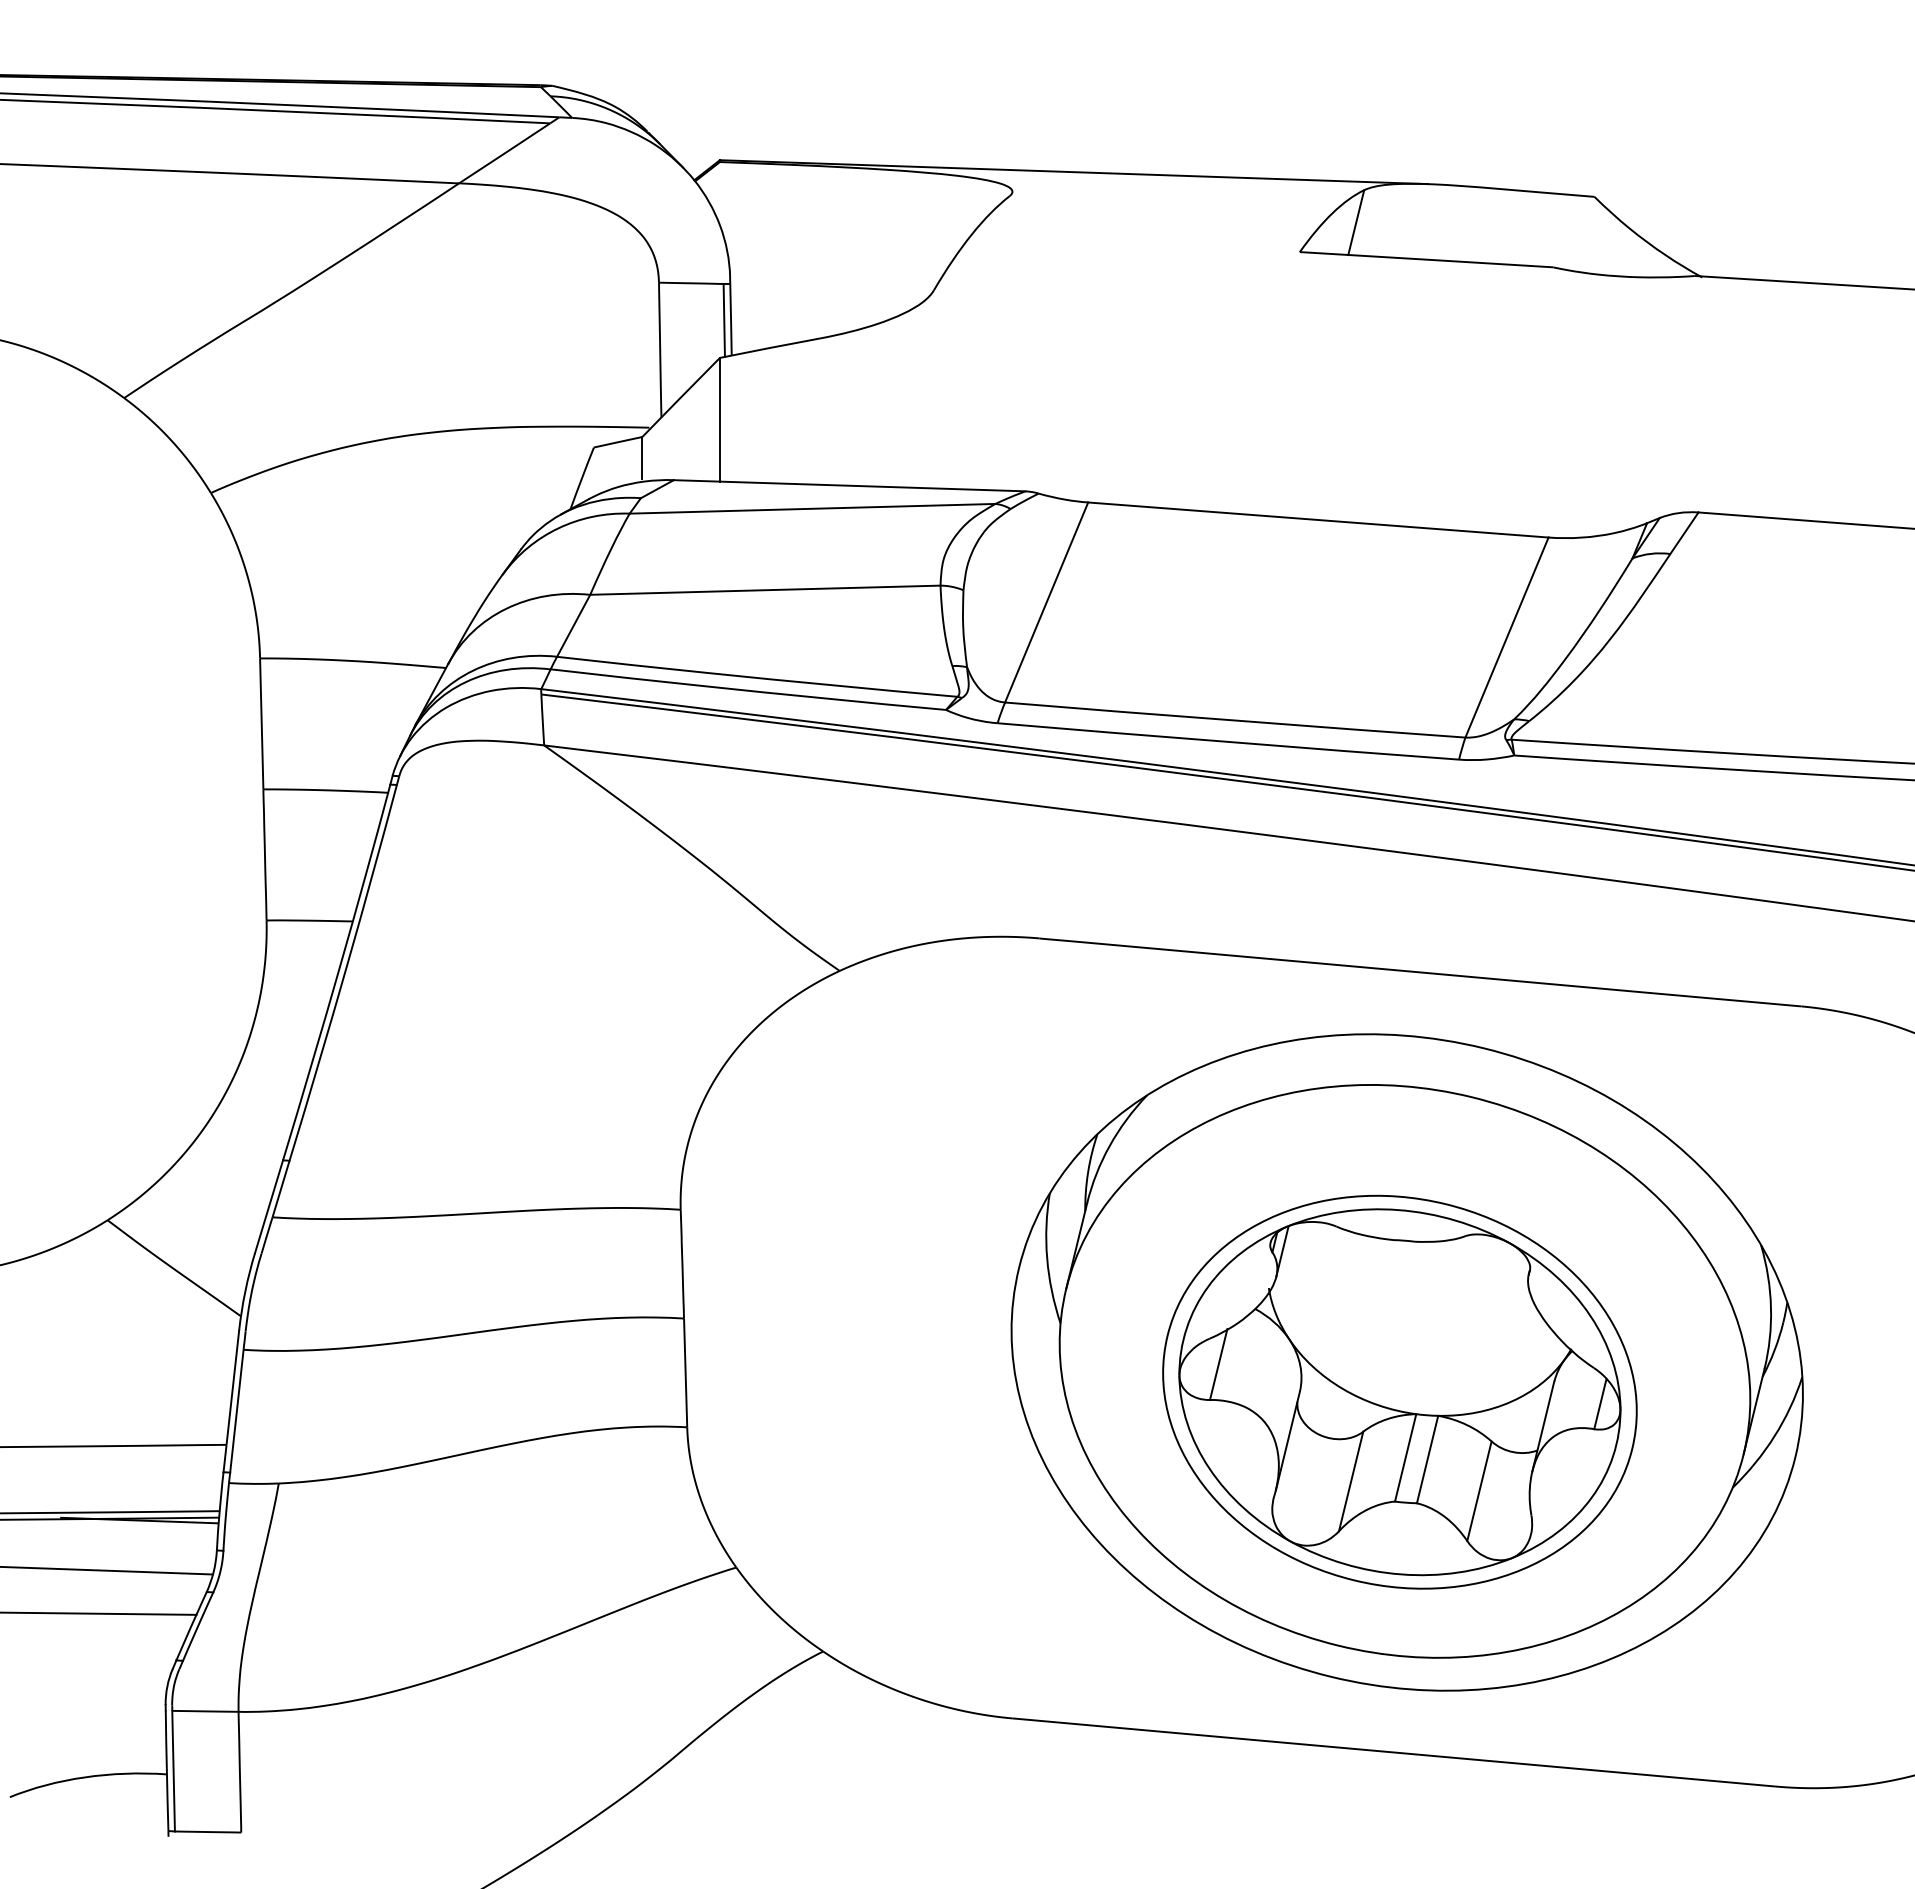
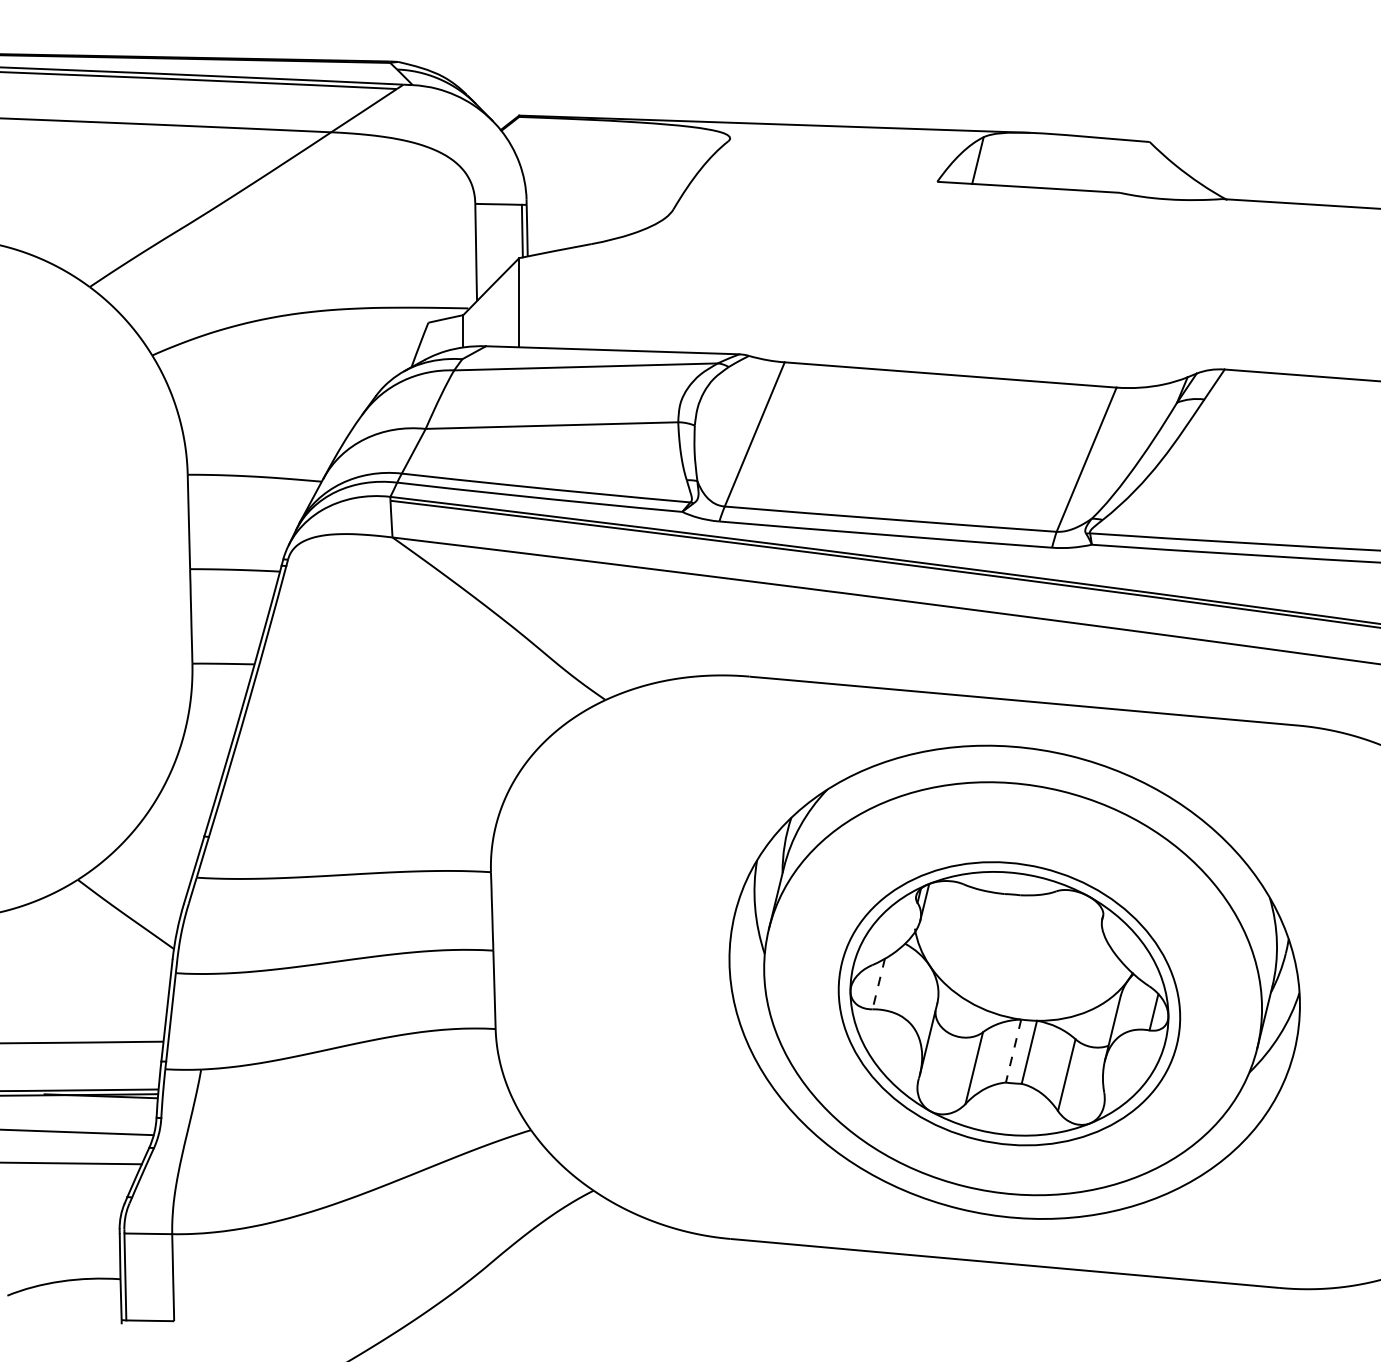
line: (1218, 1364) -> (878, 983), solid -> dashed
line: (1405, 1457) -> (1013, 1050), solid -> dashed

